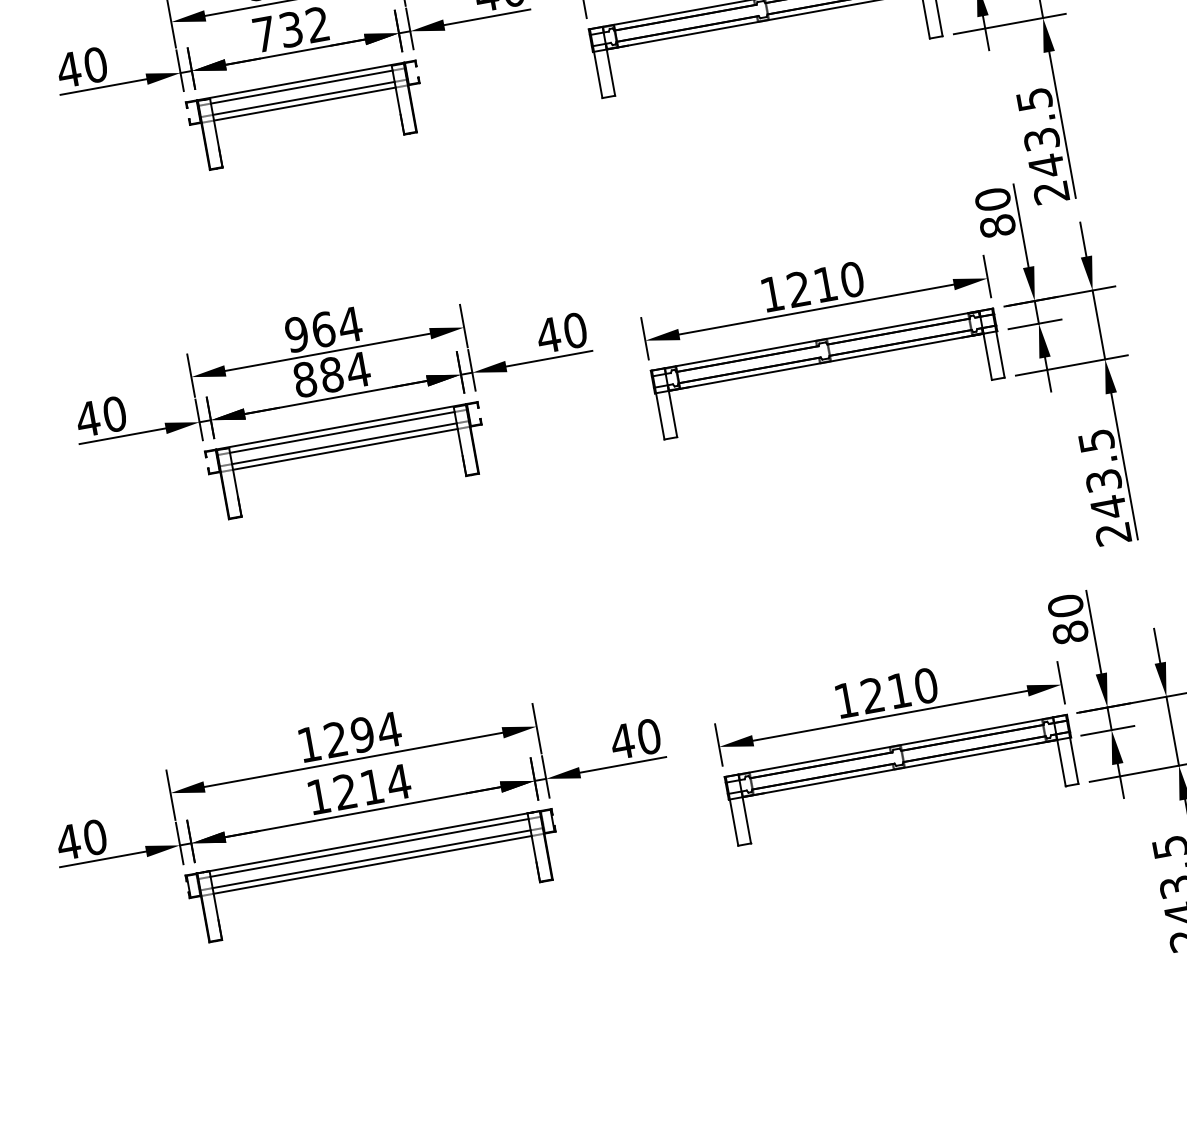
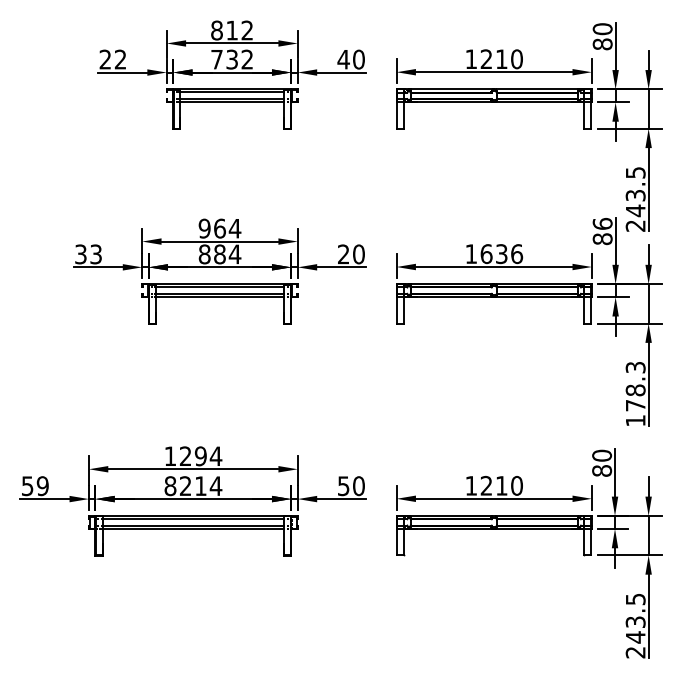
text: (81, 67) -> (112, 59), 40 -> 22
text: (992, 198) -> (602, 223), 80 -> 86
text: (825, 285) -> (501, 254), 1210 -> 1636
text: (548, 335) -> (343, 254), 40 -> 20
text: (101, 416) -> (88, 254), 40 -> 33
text: (1104, 488) -> (635, 394), 243.5 -> 178.3
text: (622, 742) -> (343, 486), 40 -> 50
text: (319, 797) -> (170, 486), 1214 -> 8214
text: (80, 840) -> (34, 486), 40 -> 59

